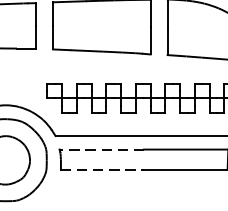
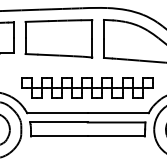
line: (101, 149) -> (58, 122), dashed -> solid
line: (102, 170) -> (59, 136), dashed -> solid

